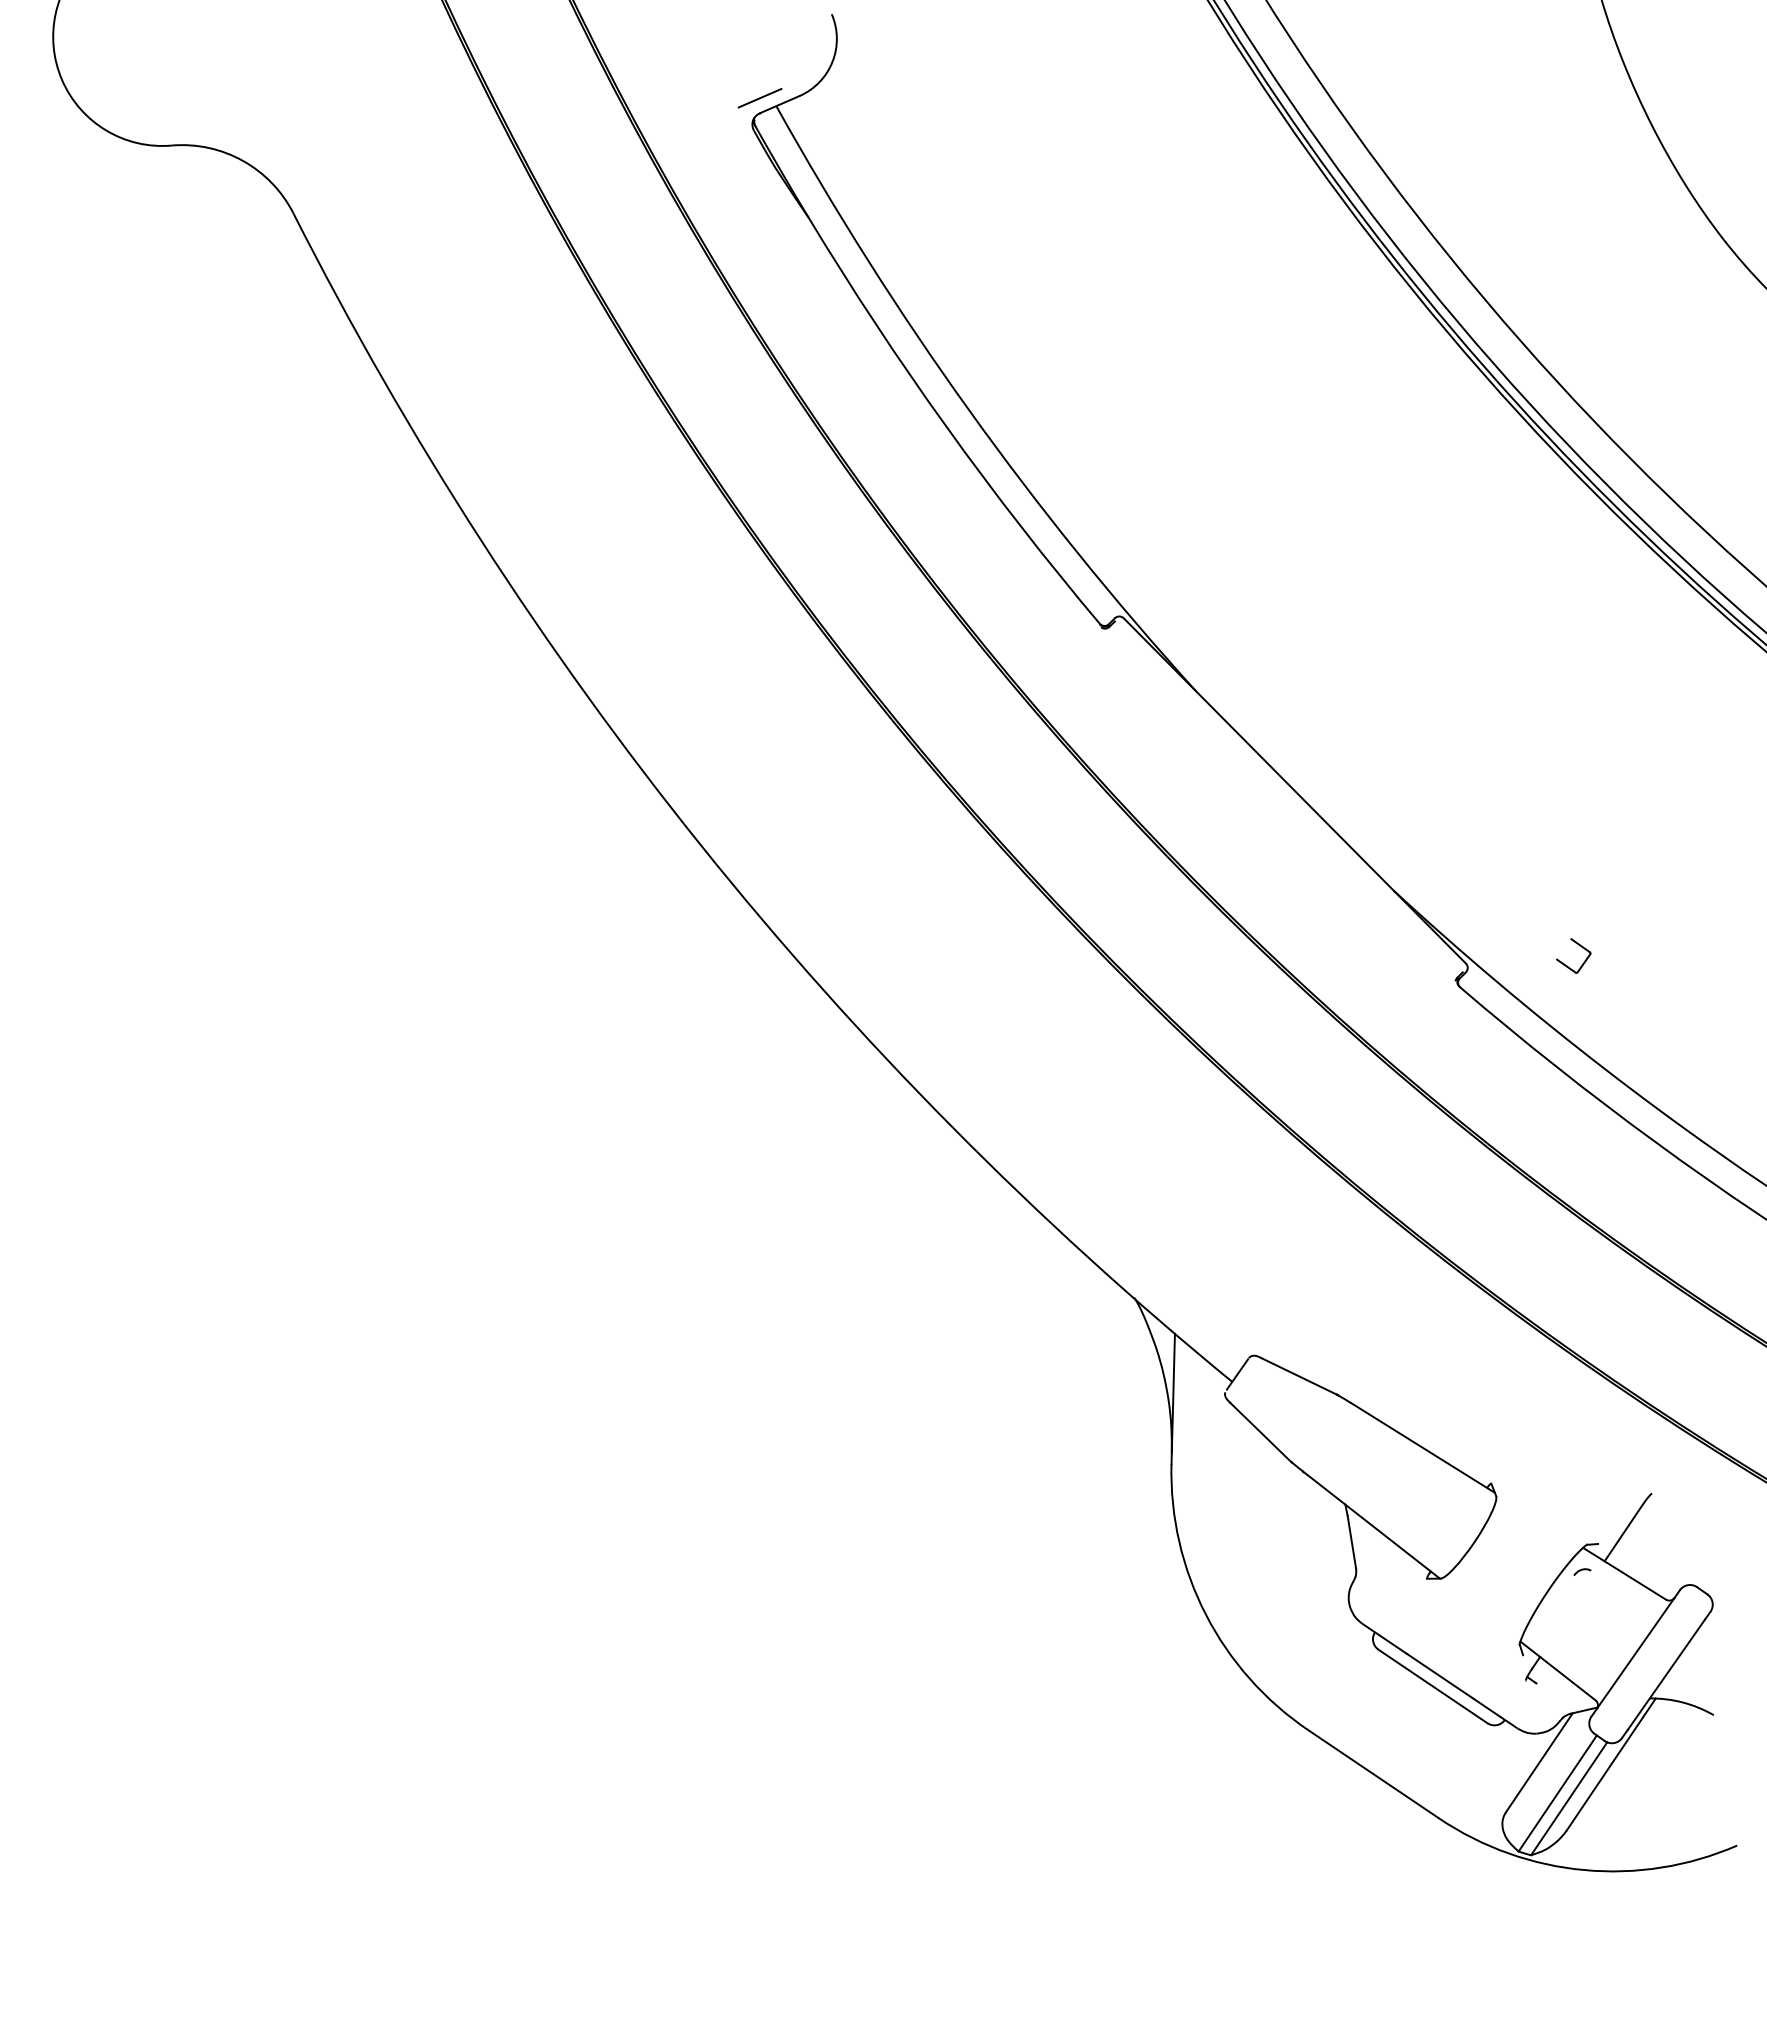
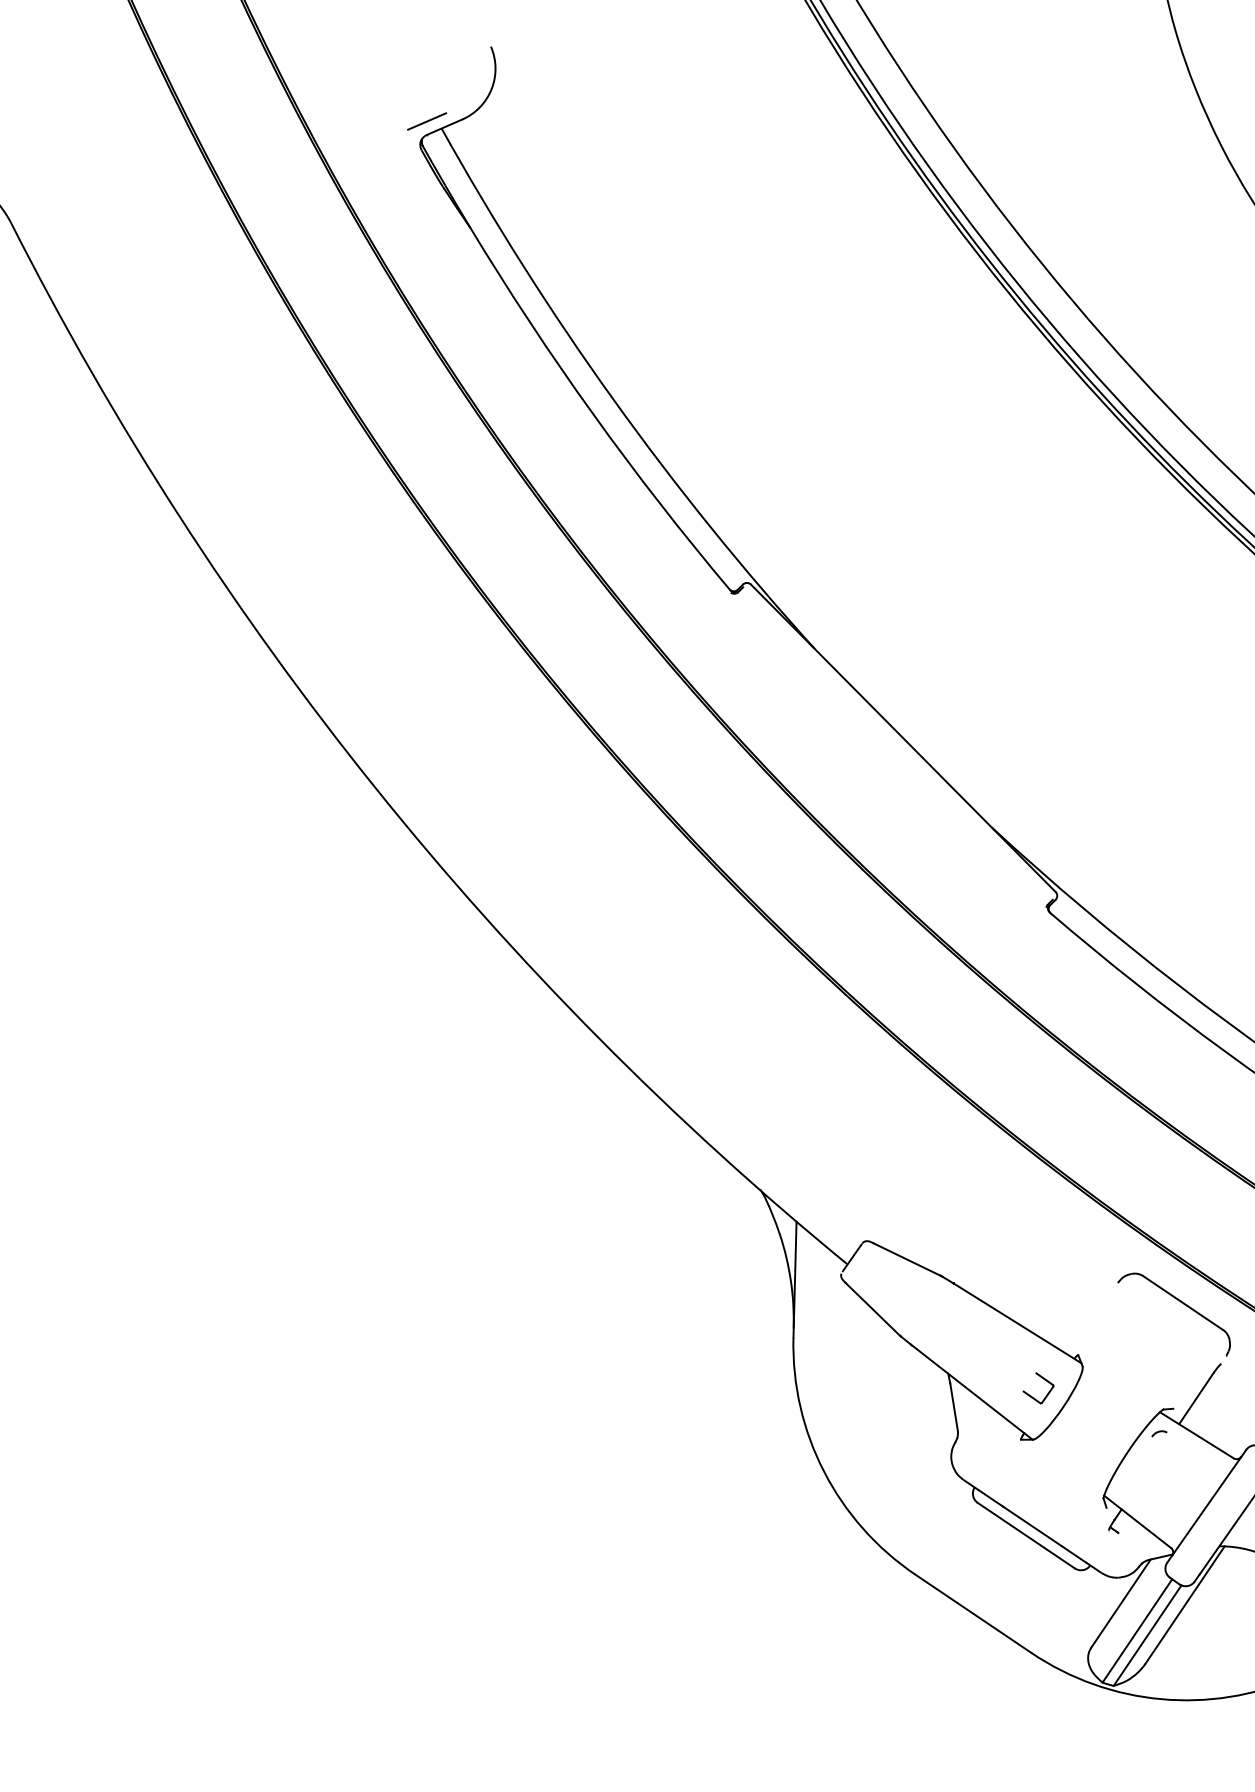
part: (1579, 946) -> (1043, 1379), moved
part: (1607, 1425) -> (1181, 1303), added

